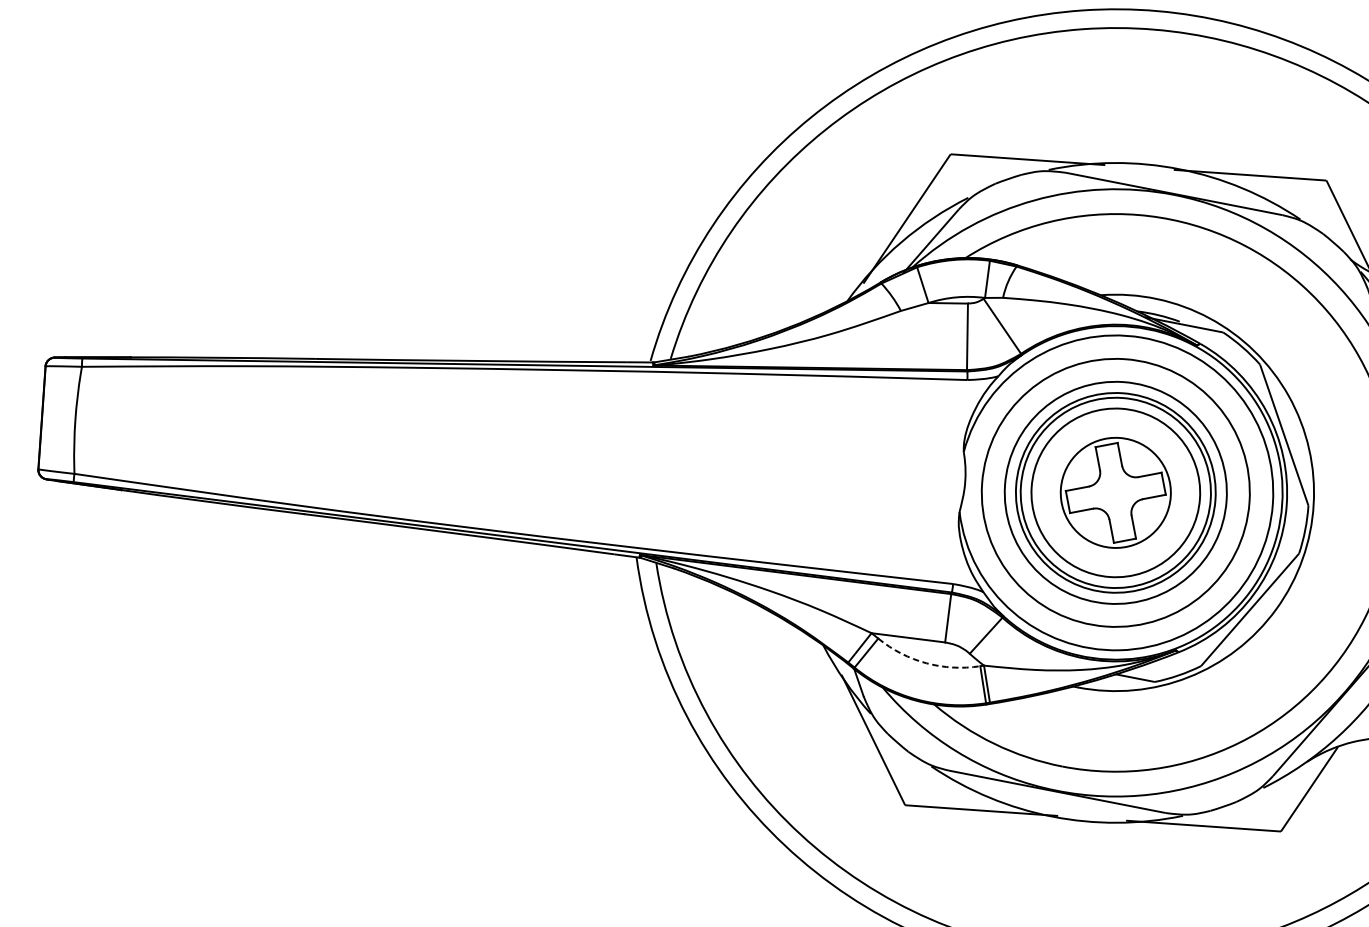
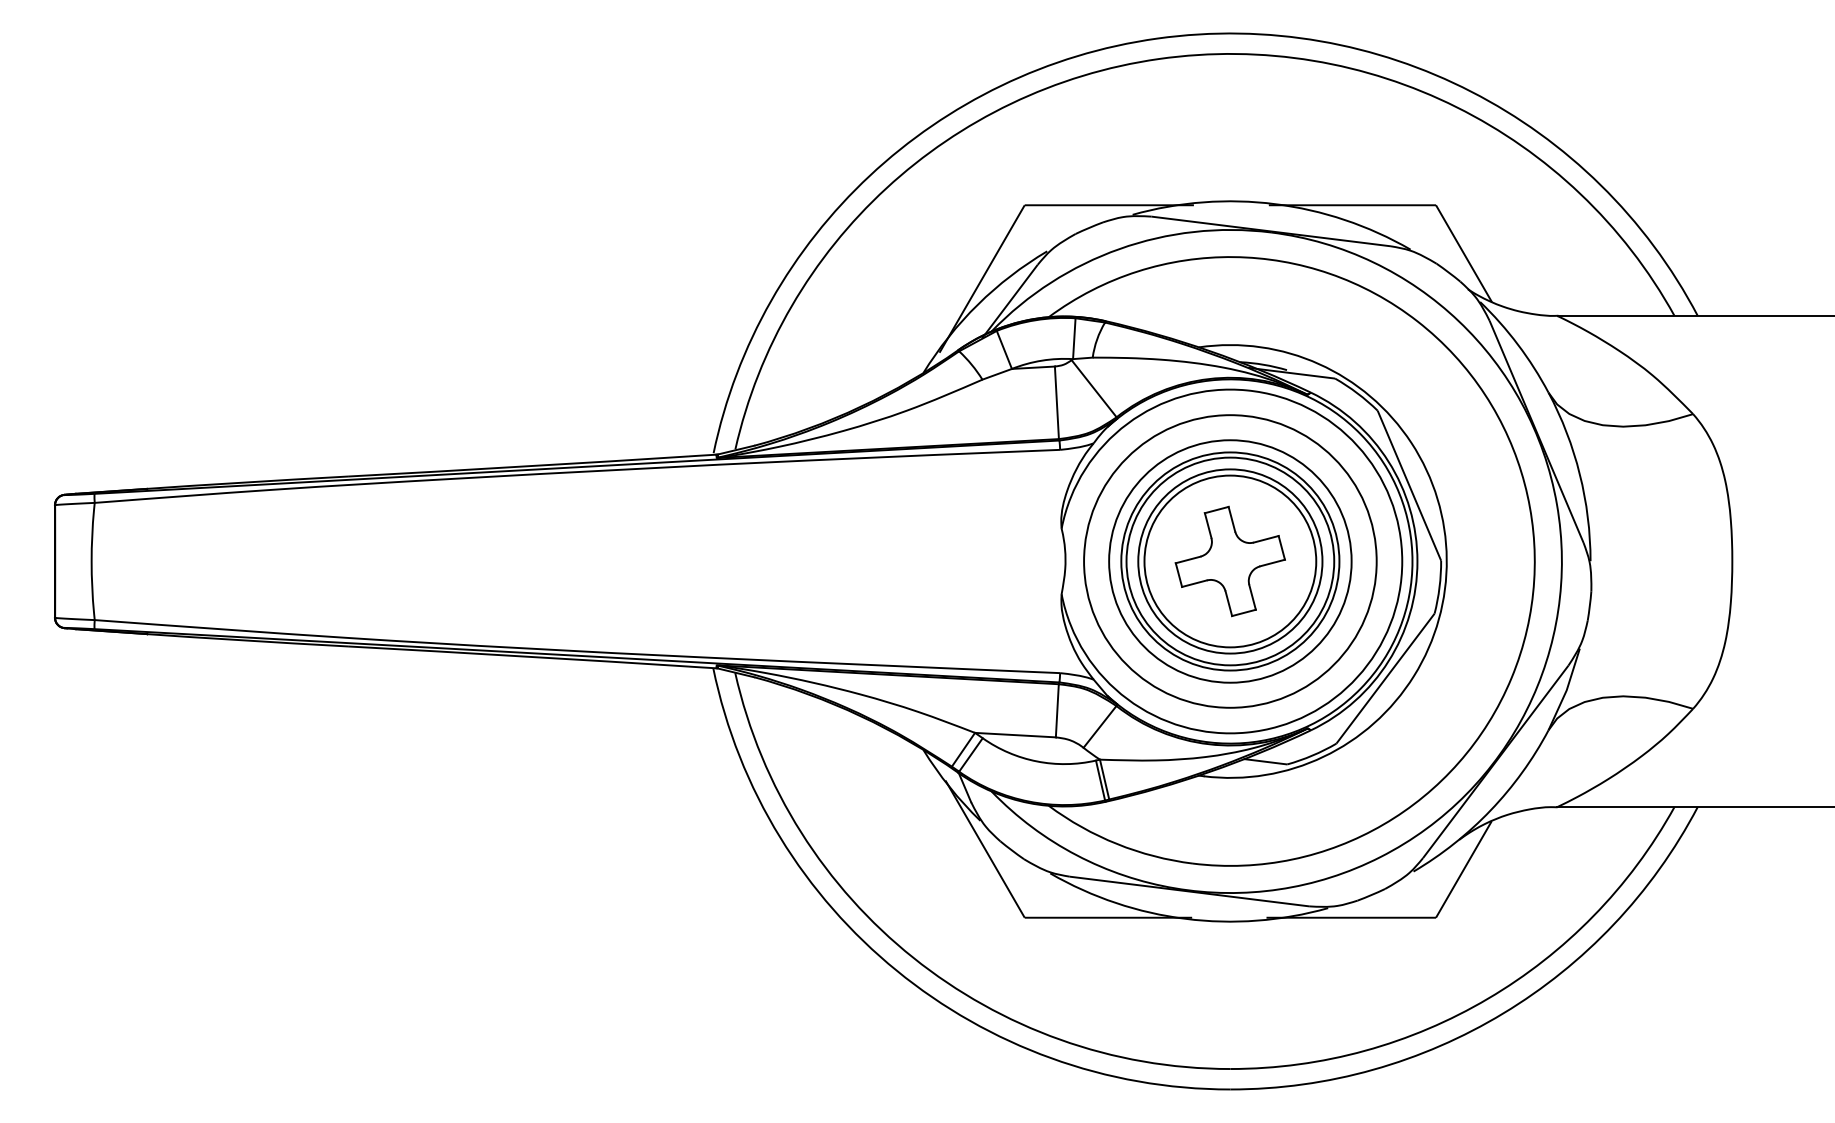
circle: (1115, 492) -> (1230, 561), size x1.43
arc: (925, 663) -> (1036, 761), dashed -> solid

